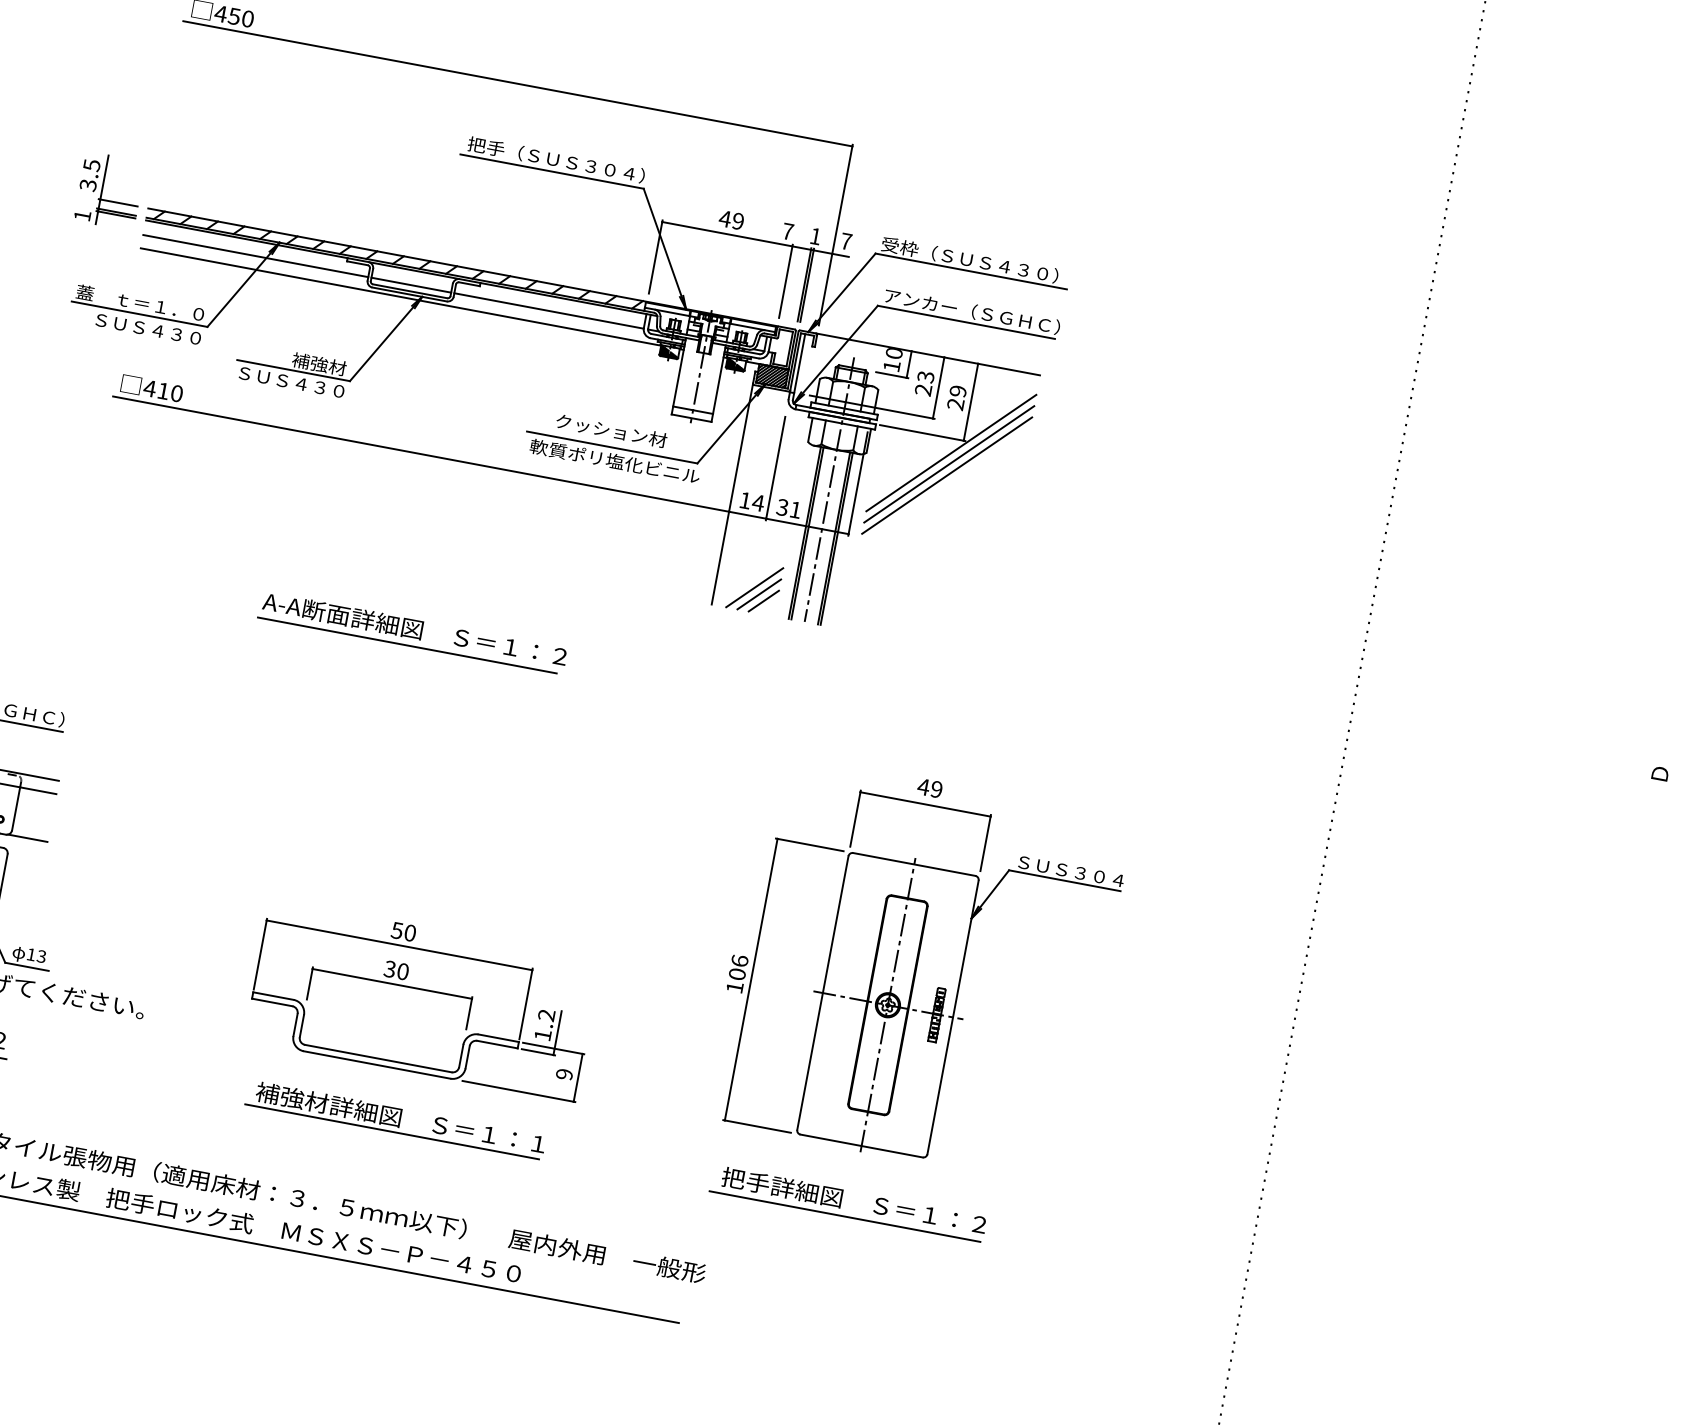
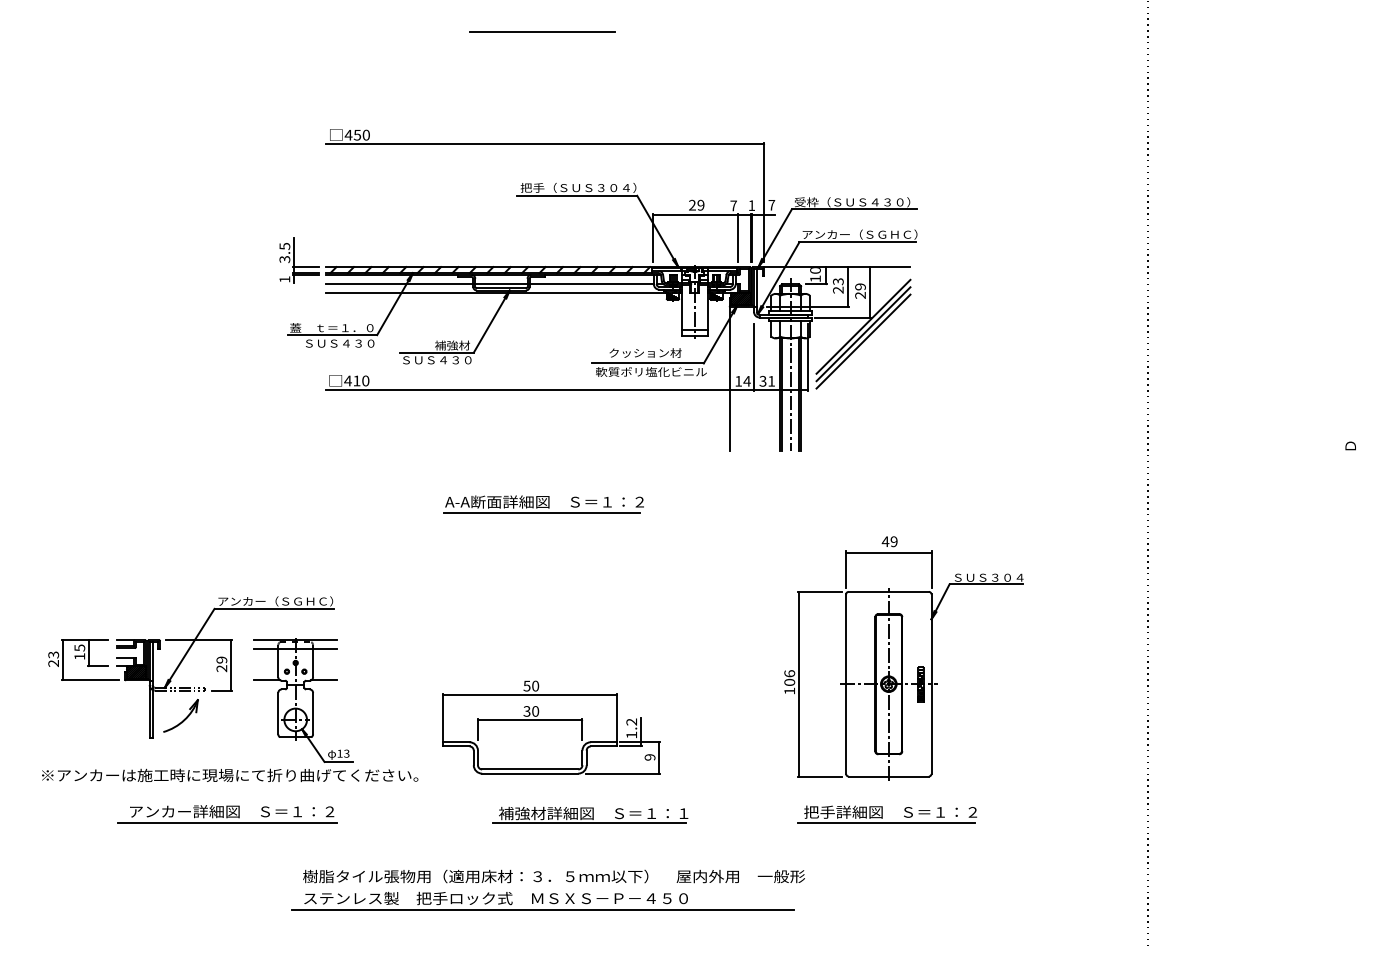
text: (725, 217) -> (692, 204), 49 -> 29
part: (754, 587) -> (754, 435), removed
part: (422, 1000) -> (551, 727), moved

